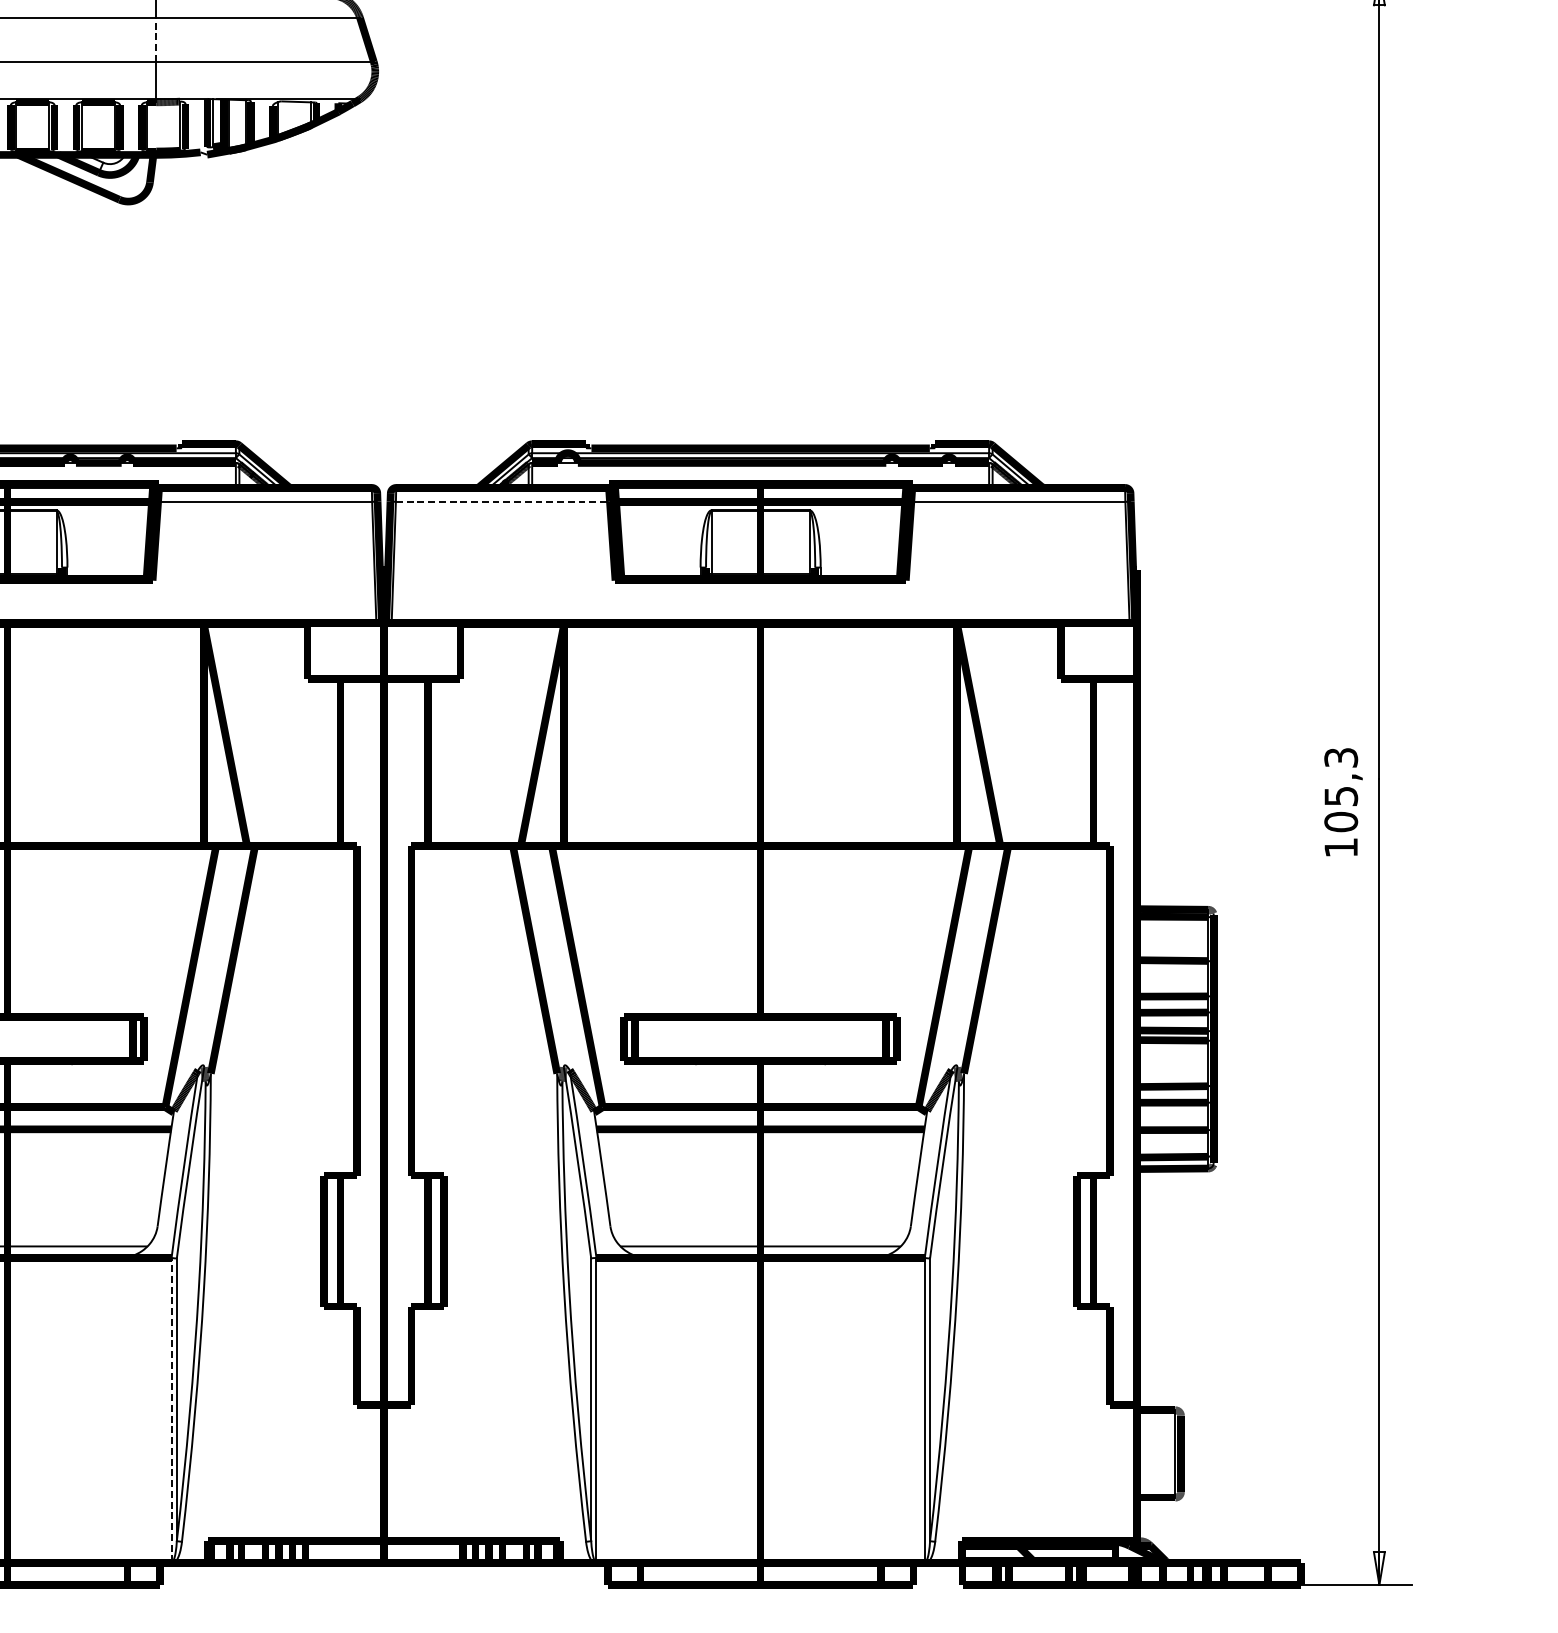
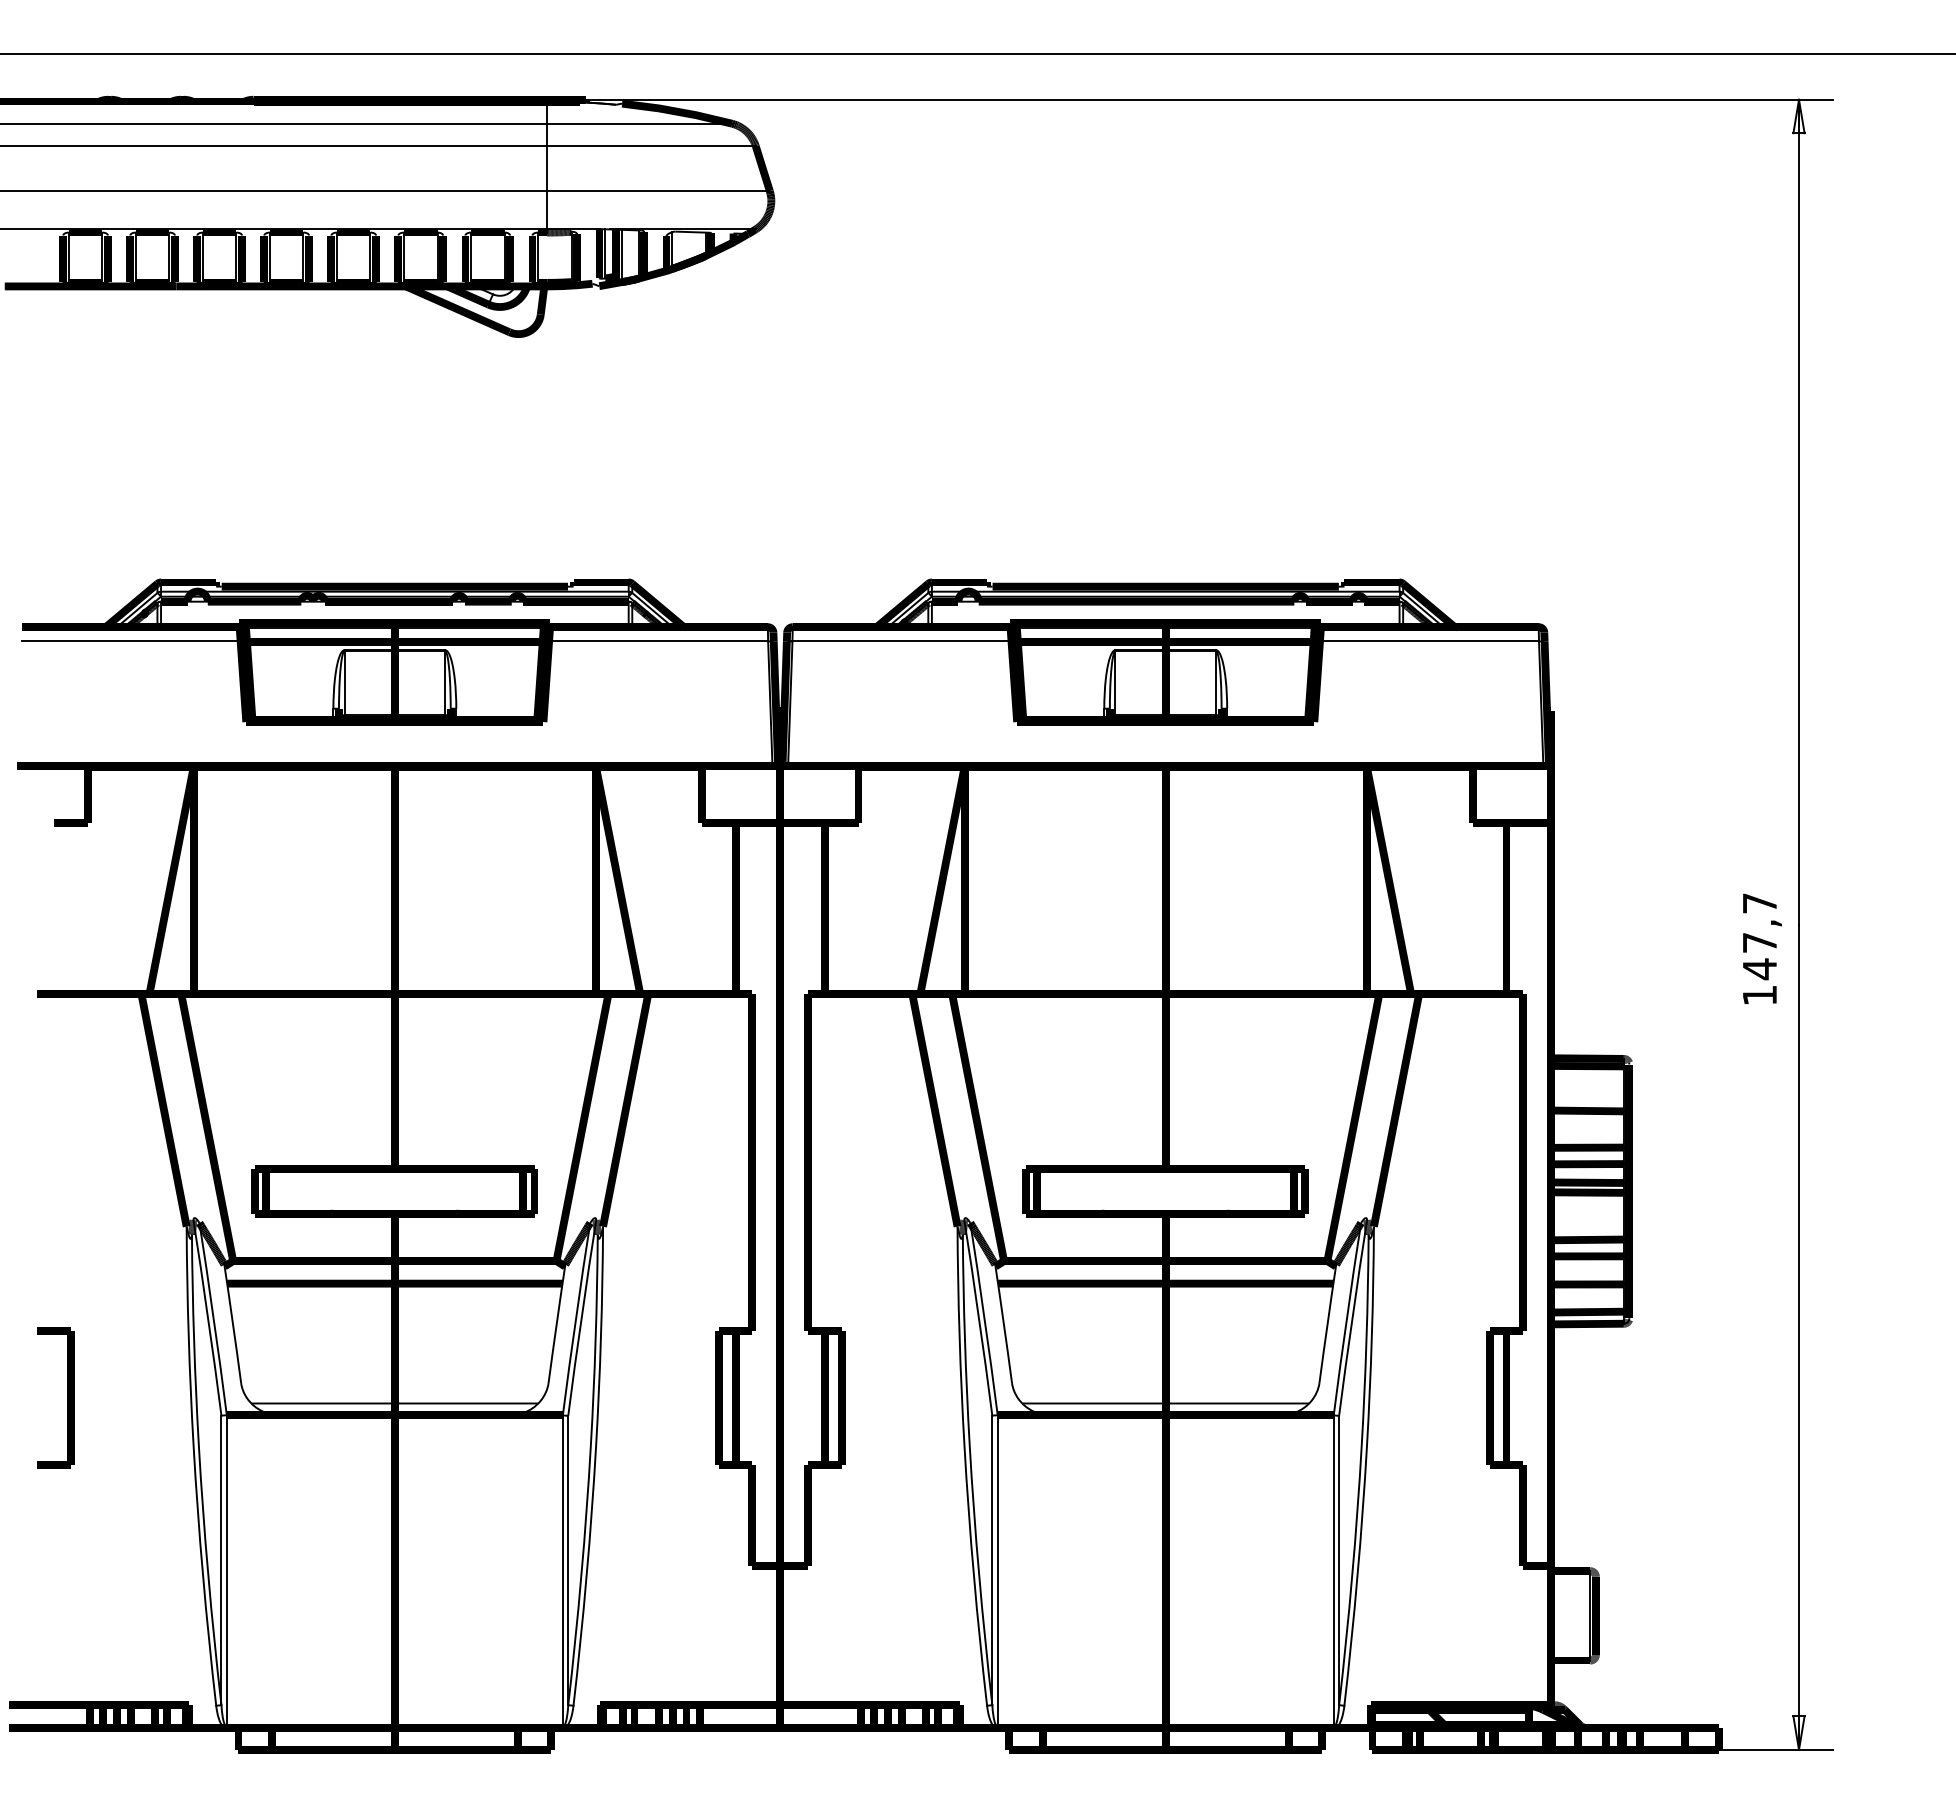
line: (156, 39) -> (547, 168), dashed -> solid
line: (502, 501) -> (901, 641), dashed -> solid
text: (1340, 790) -> (1759, 936), 105,3 -> 147,7
line: (172, 1410) -> (563, 1571), dashed -> solid

